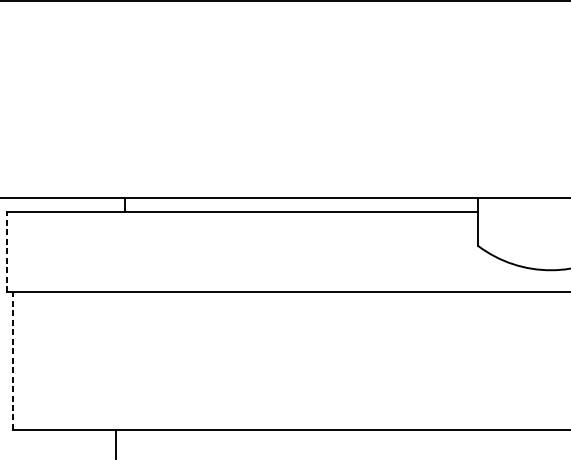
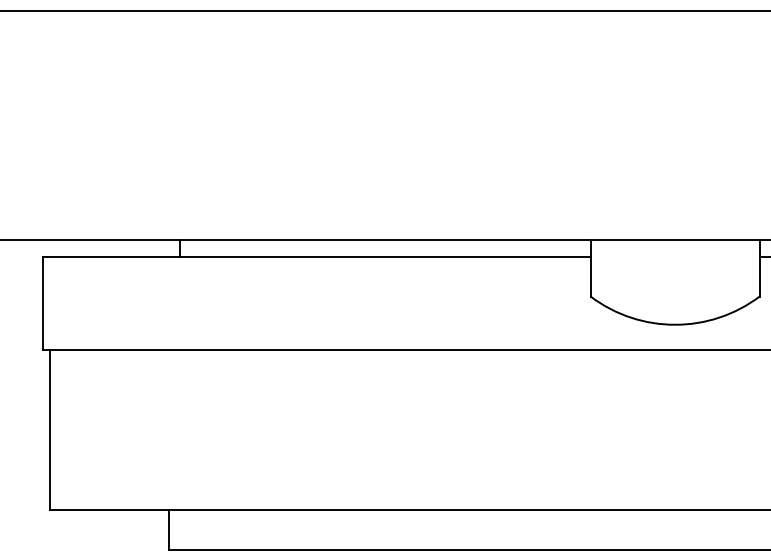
line: (6, 251) -> (42, 303), dashed -> solid
line: (12, 360) -> (49, 429), dashed -> solid

